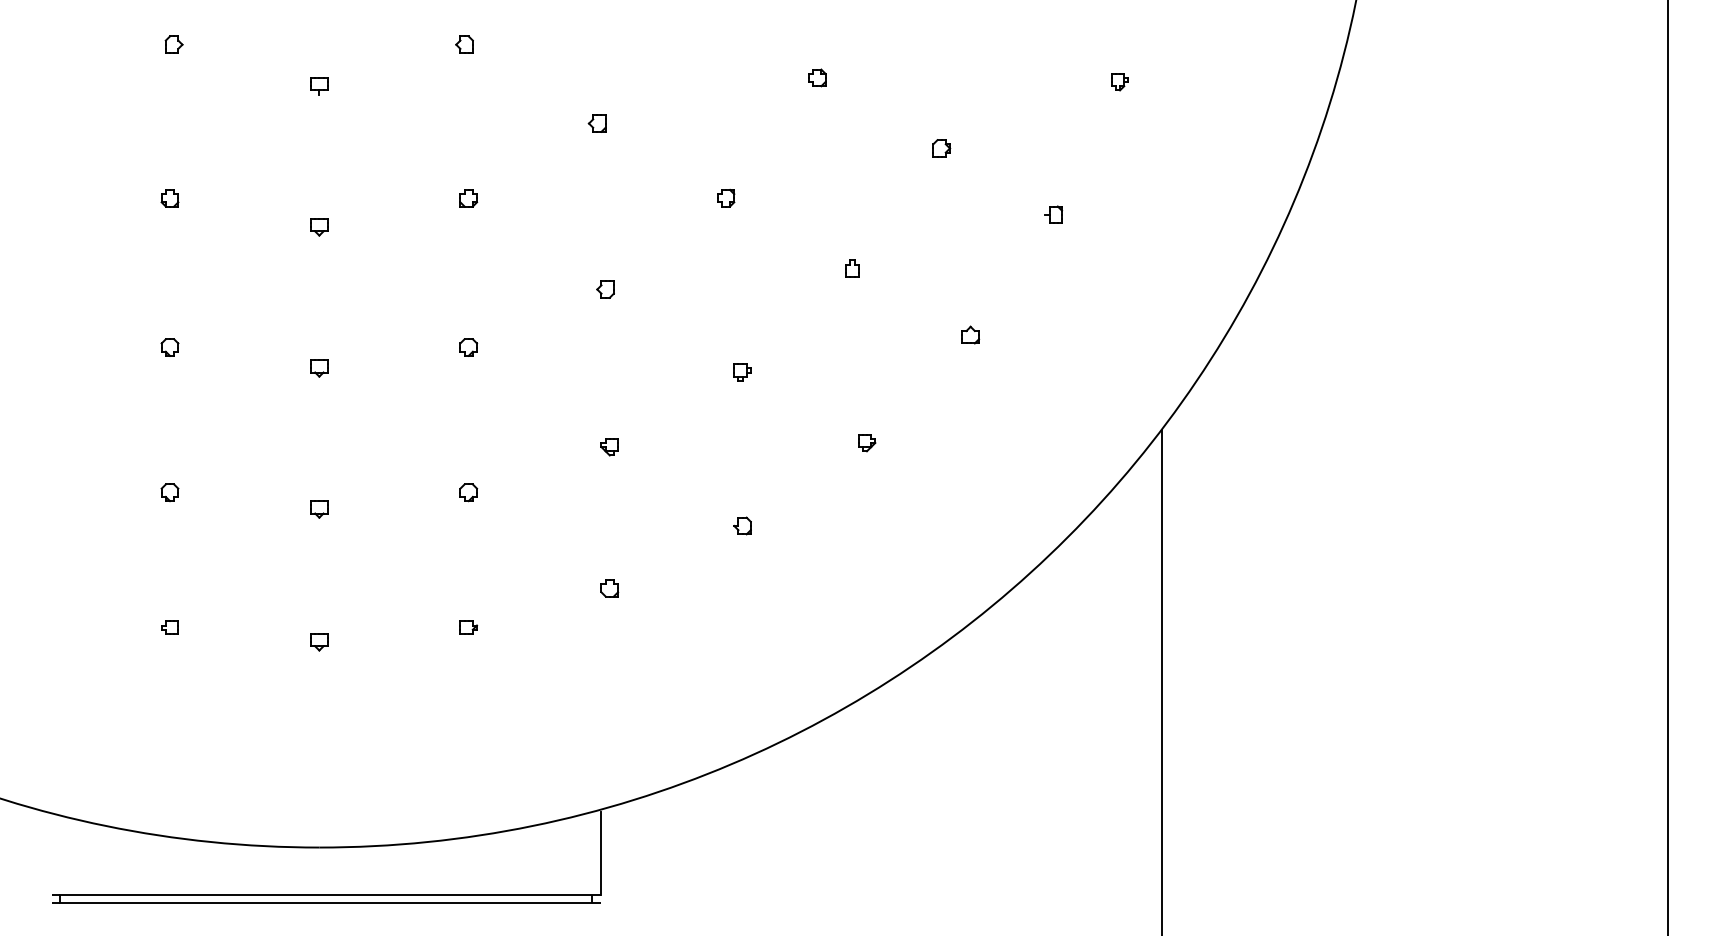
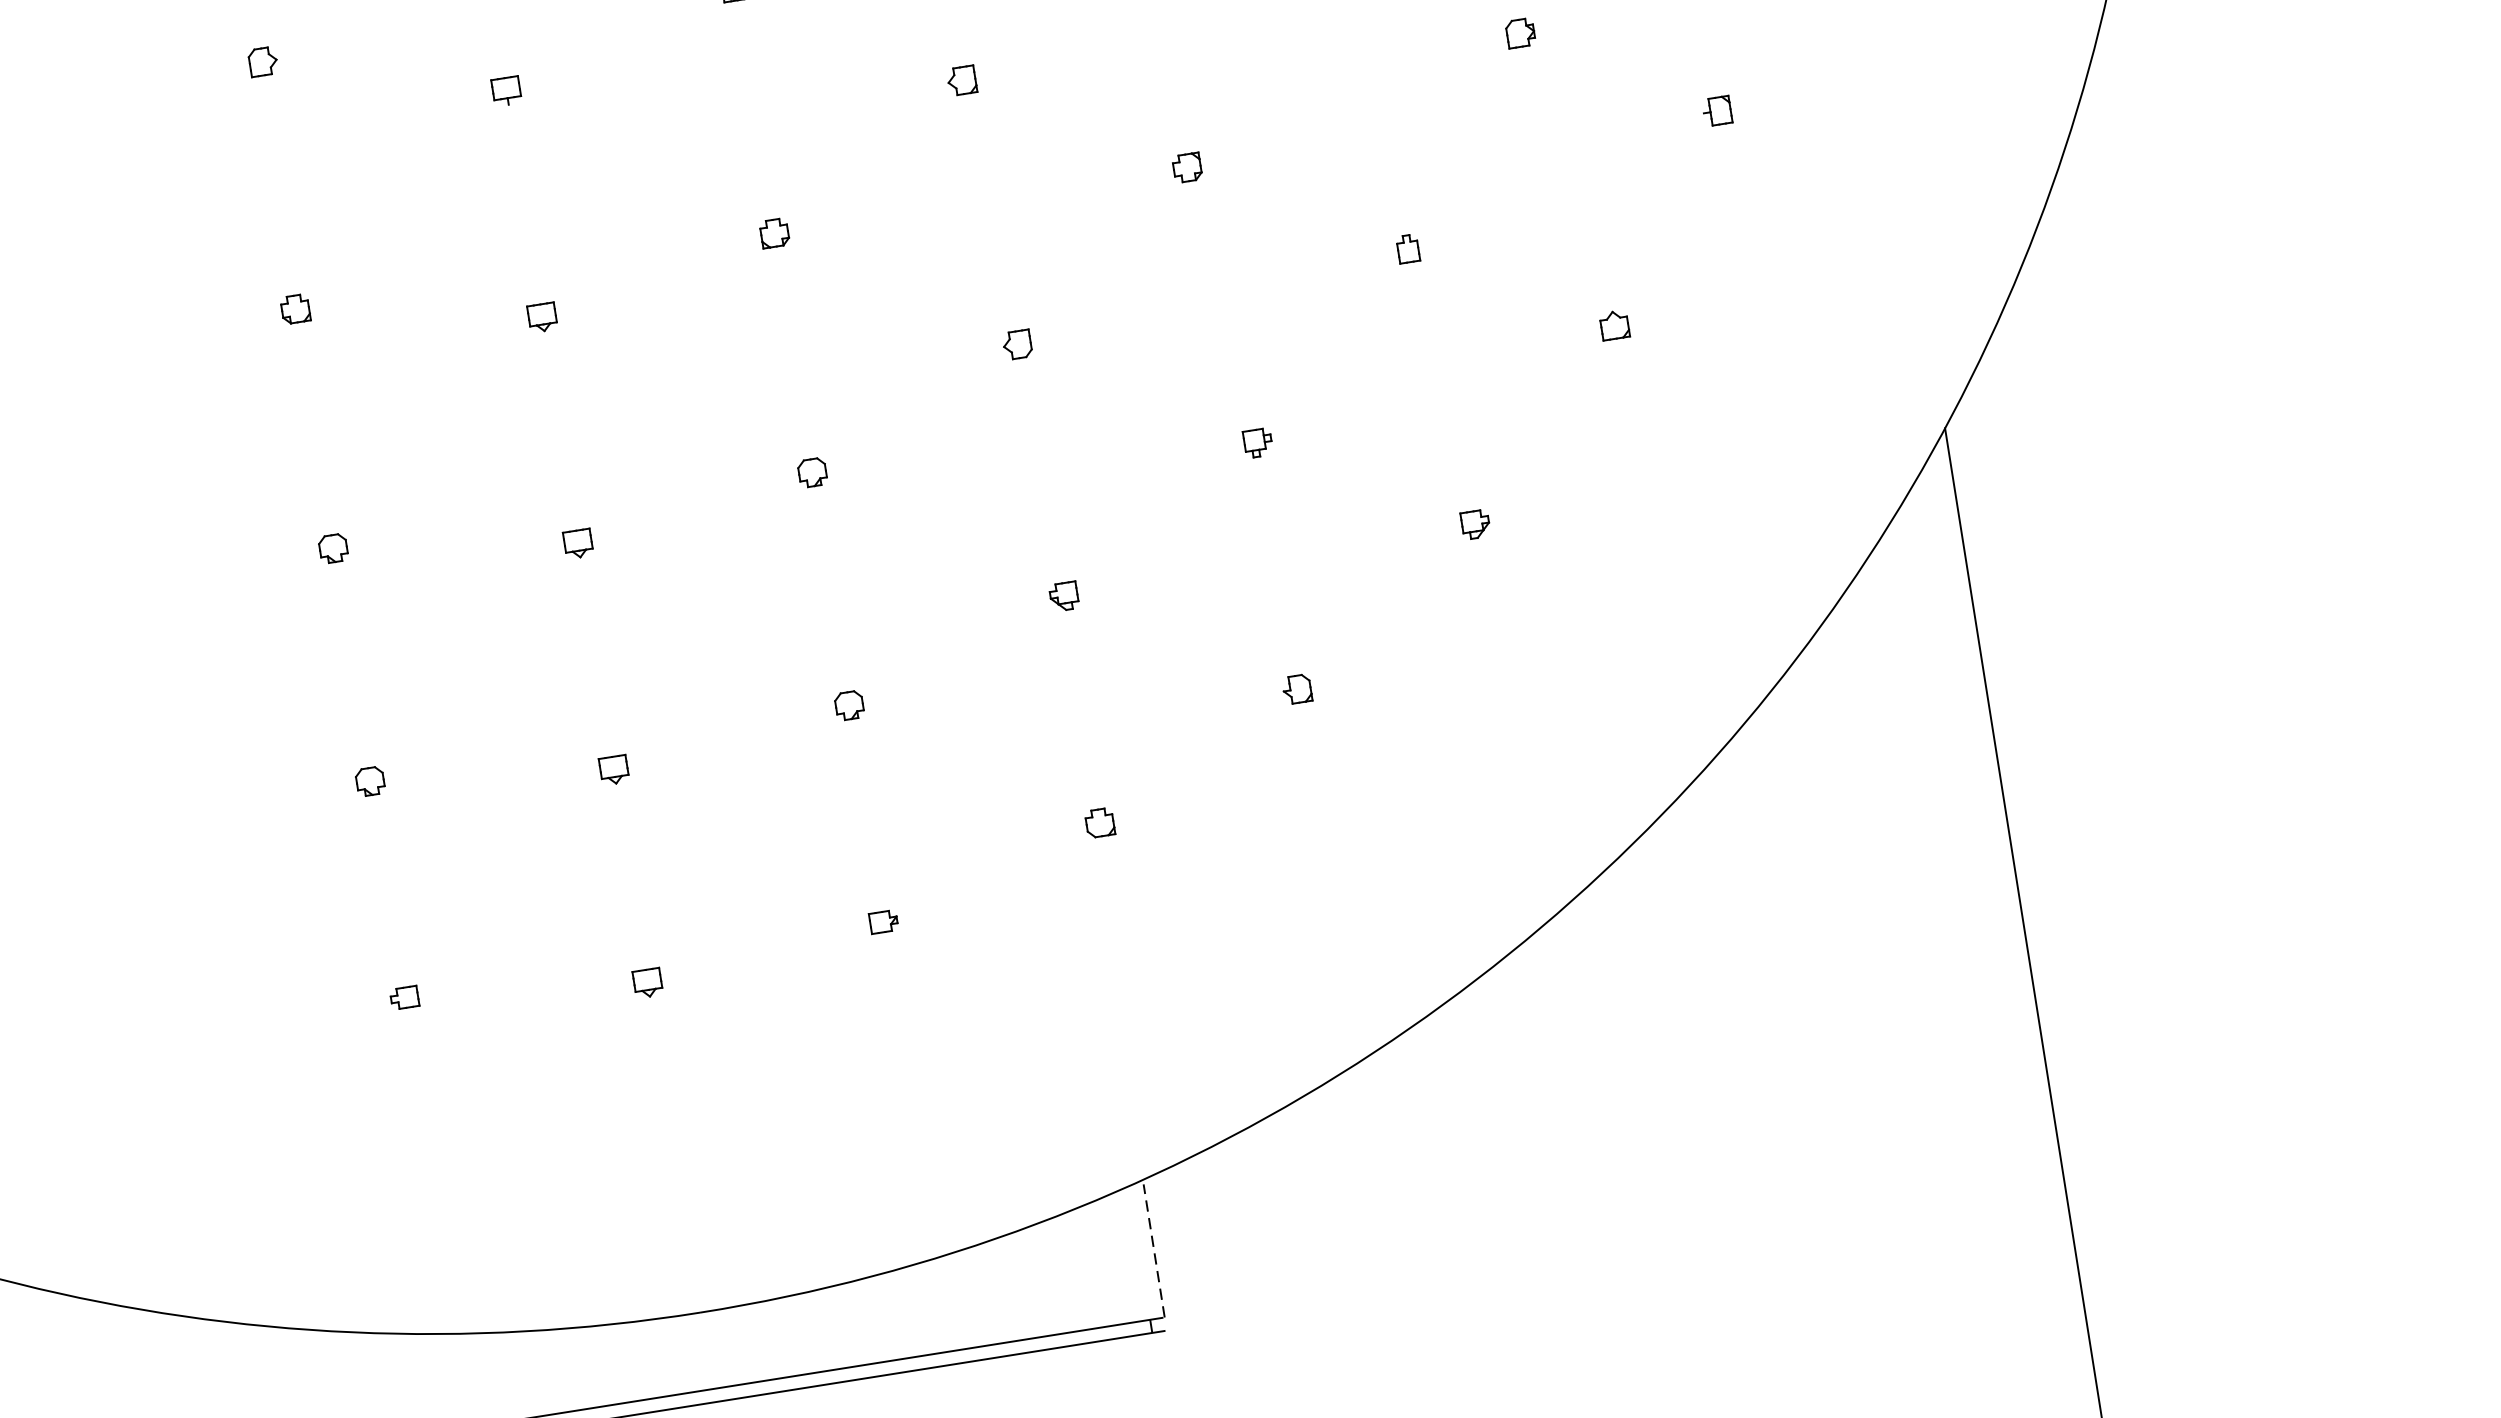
line: (601, 853) -> (1154, 1250), solid -> dashed

